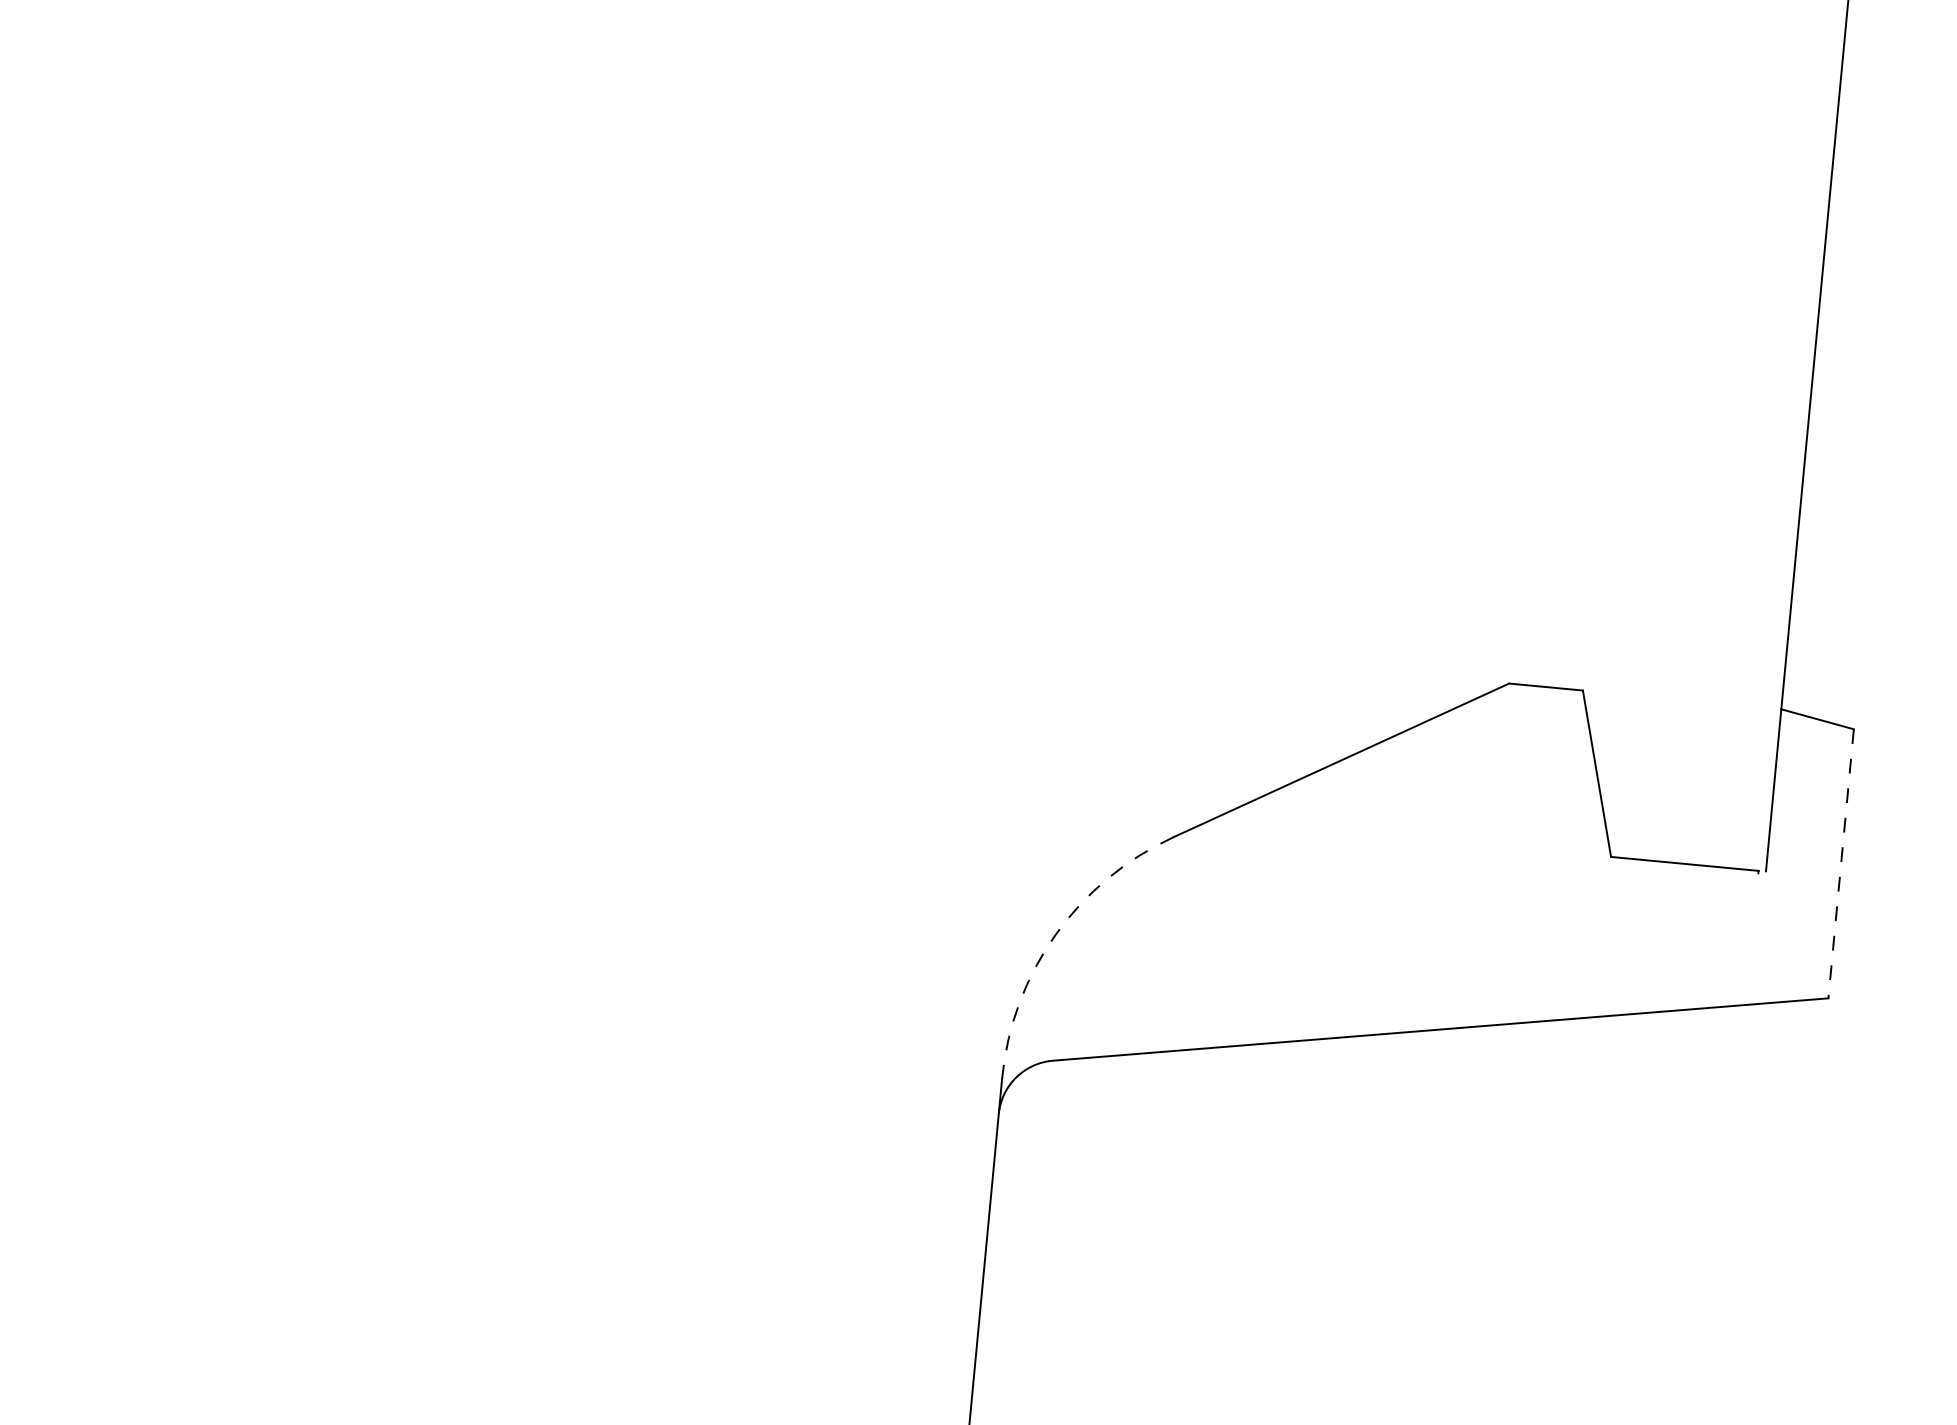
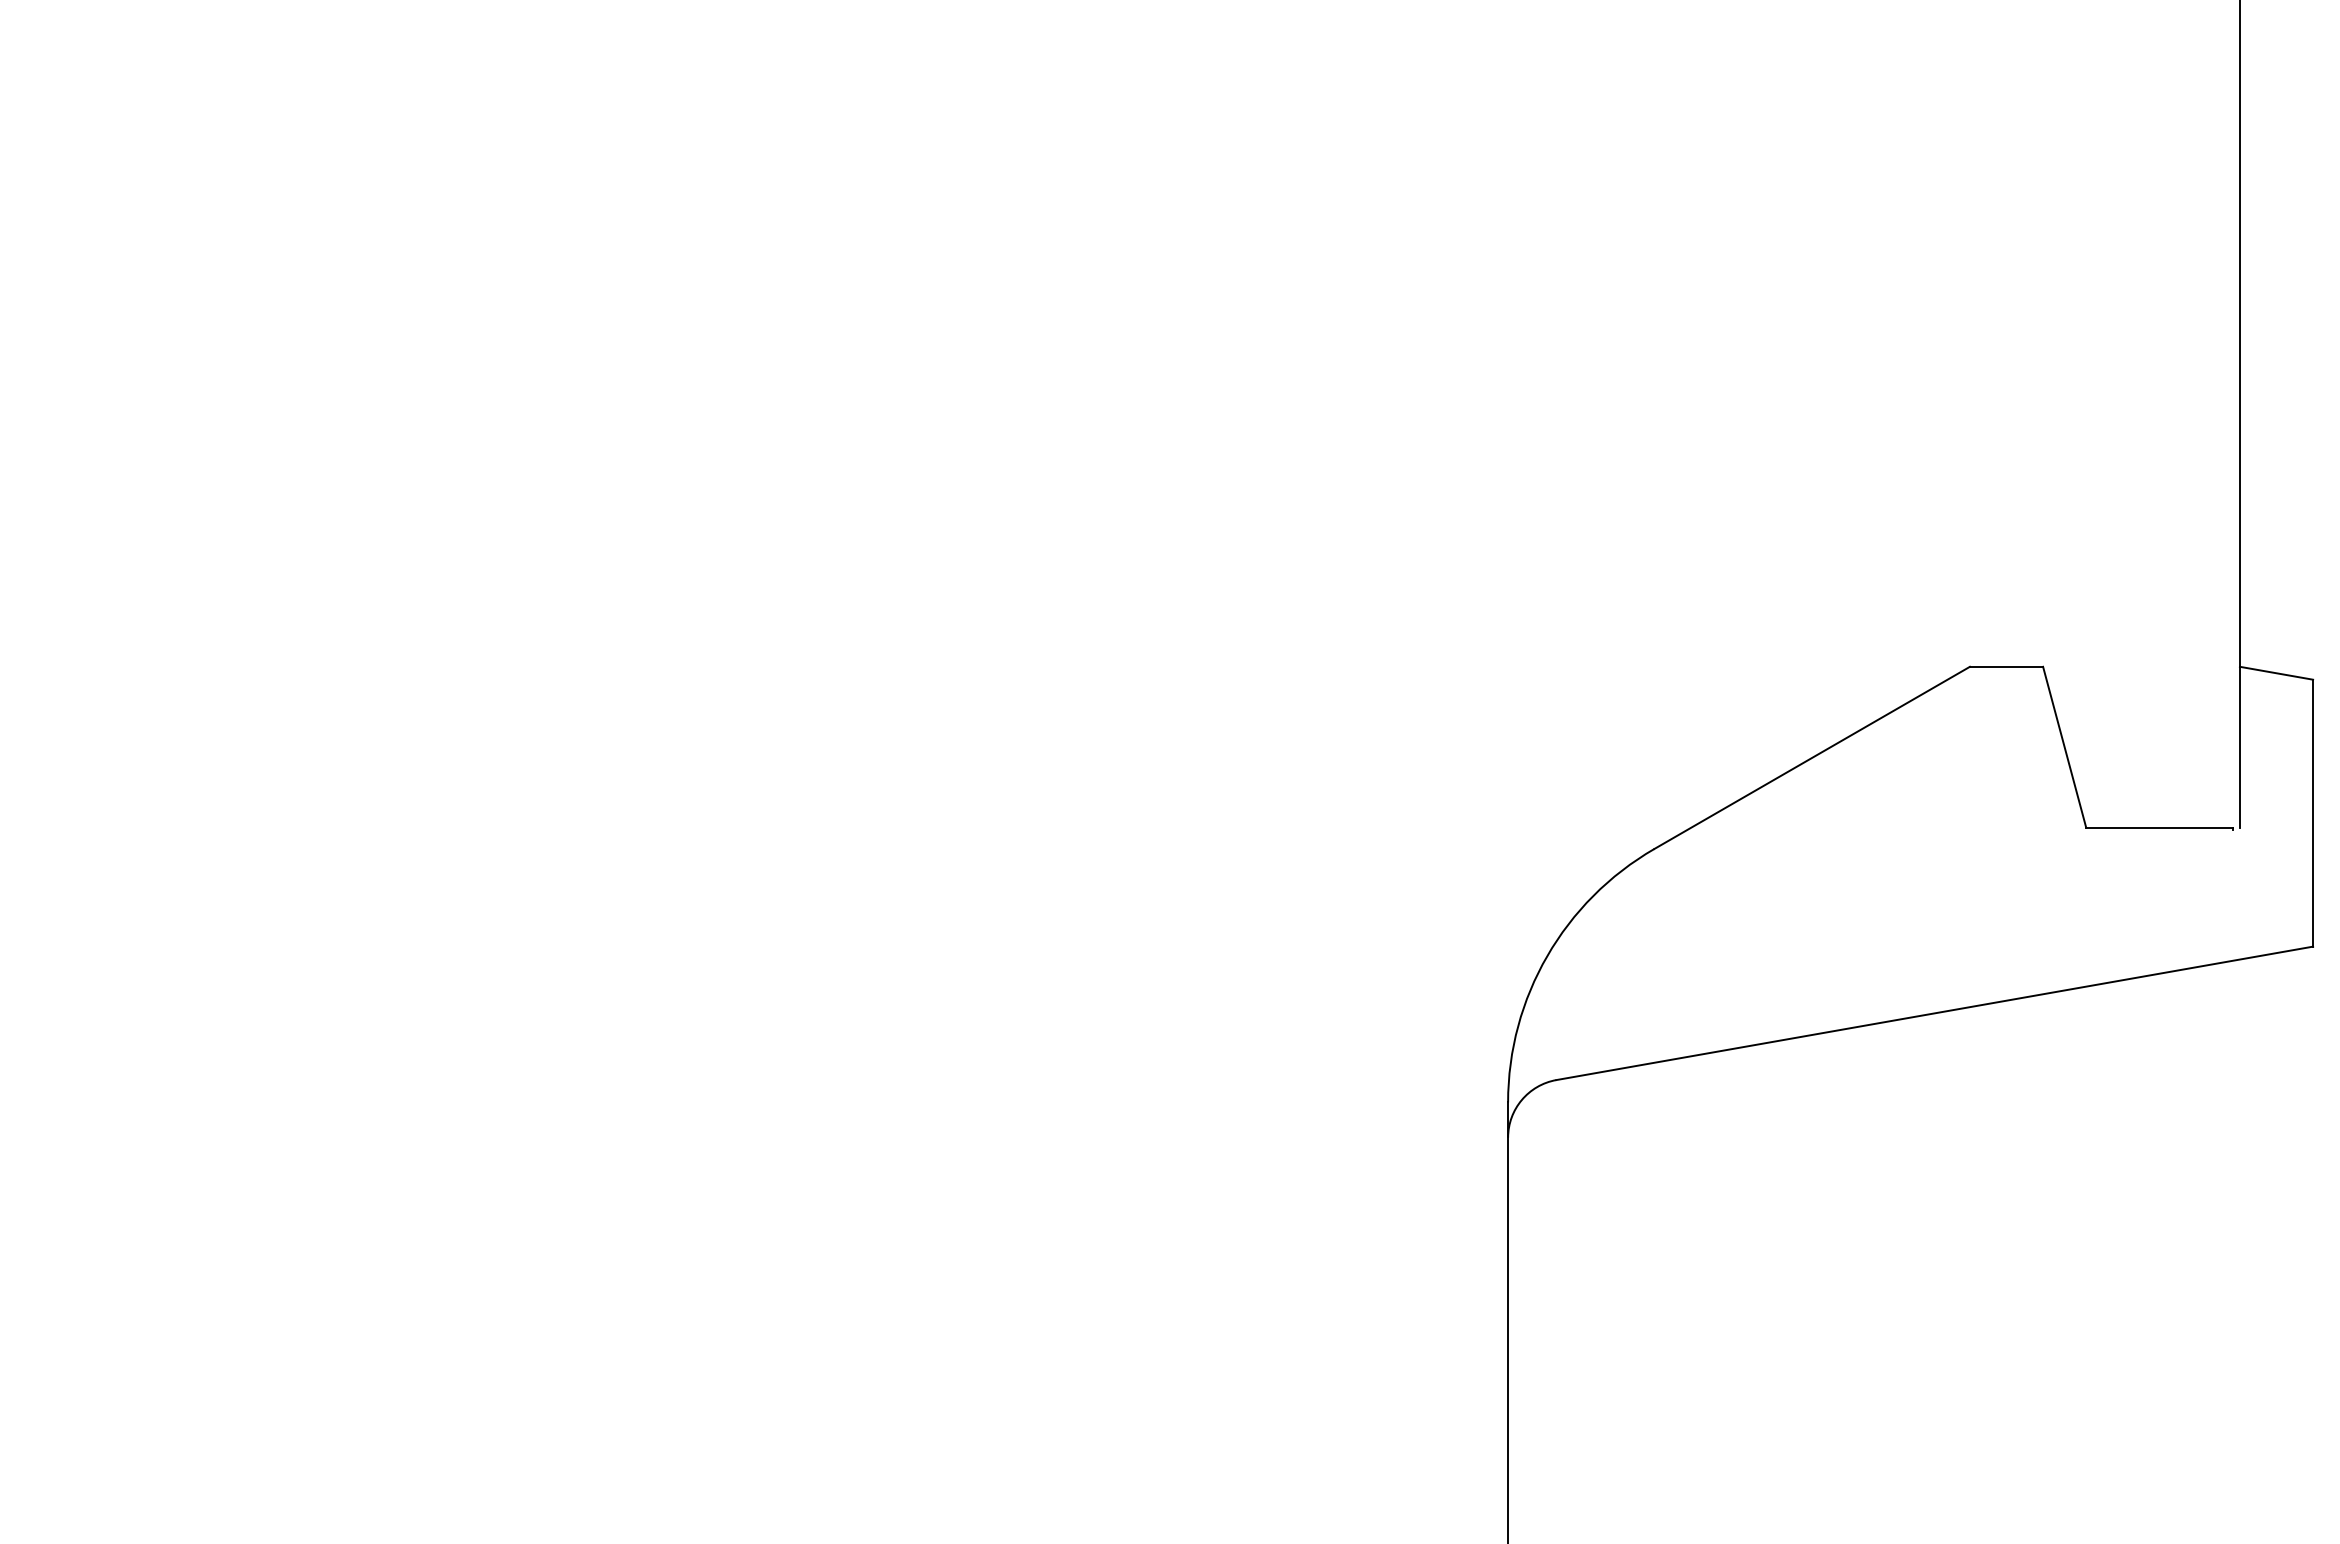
line: (1841, 864) -> (2313, 813), dashed -> solid
arc: (1055, 935) -> (1547, 956), dashed -> solid

